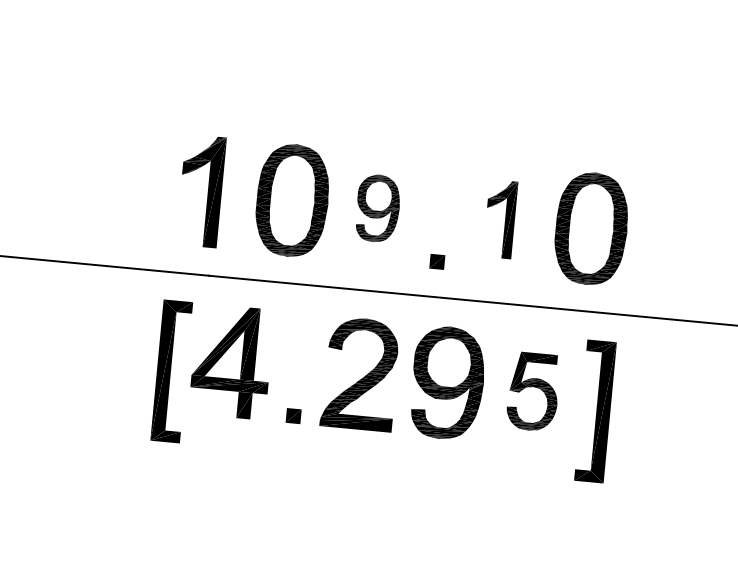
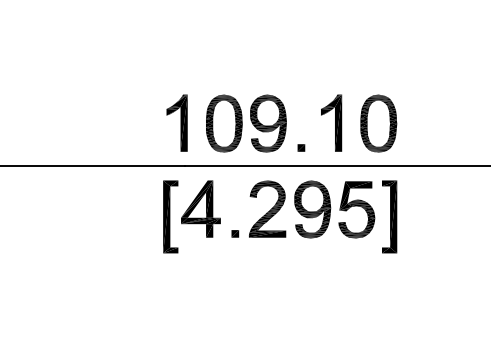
part: (378, 208) -> (268, 123), size x1.67
part: (500, 218) -> (331, 122), size x1.43
part: (532, 391) -> (356, 209), size x1.43

